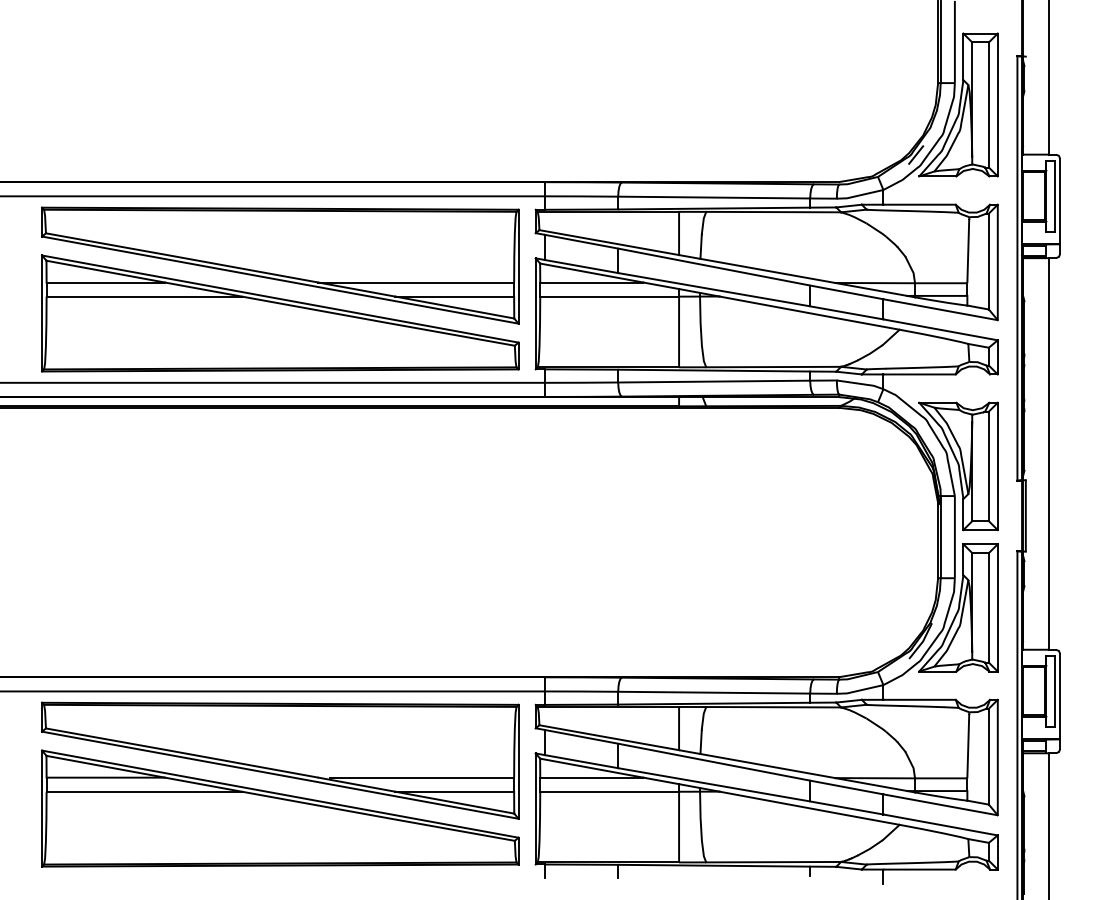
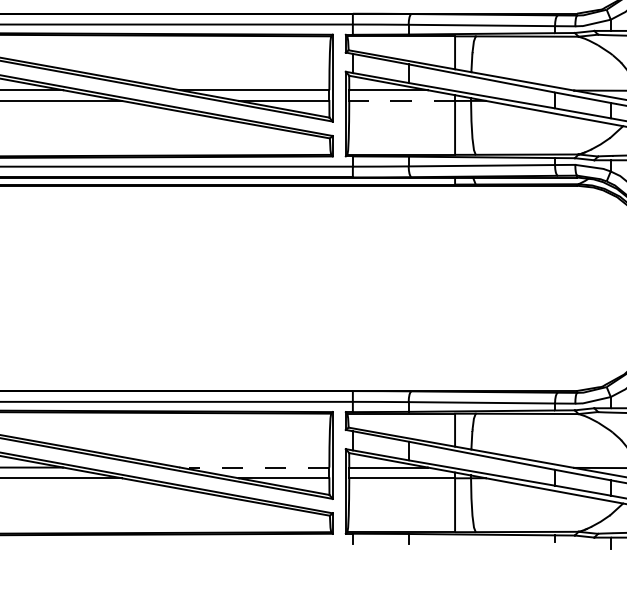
line: (609, 296) -> (402, 100), solid -> dashed
line: (421, 777) -> (258, 467), solid -> dashed

